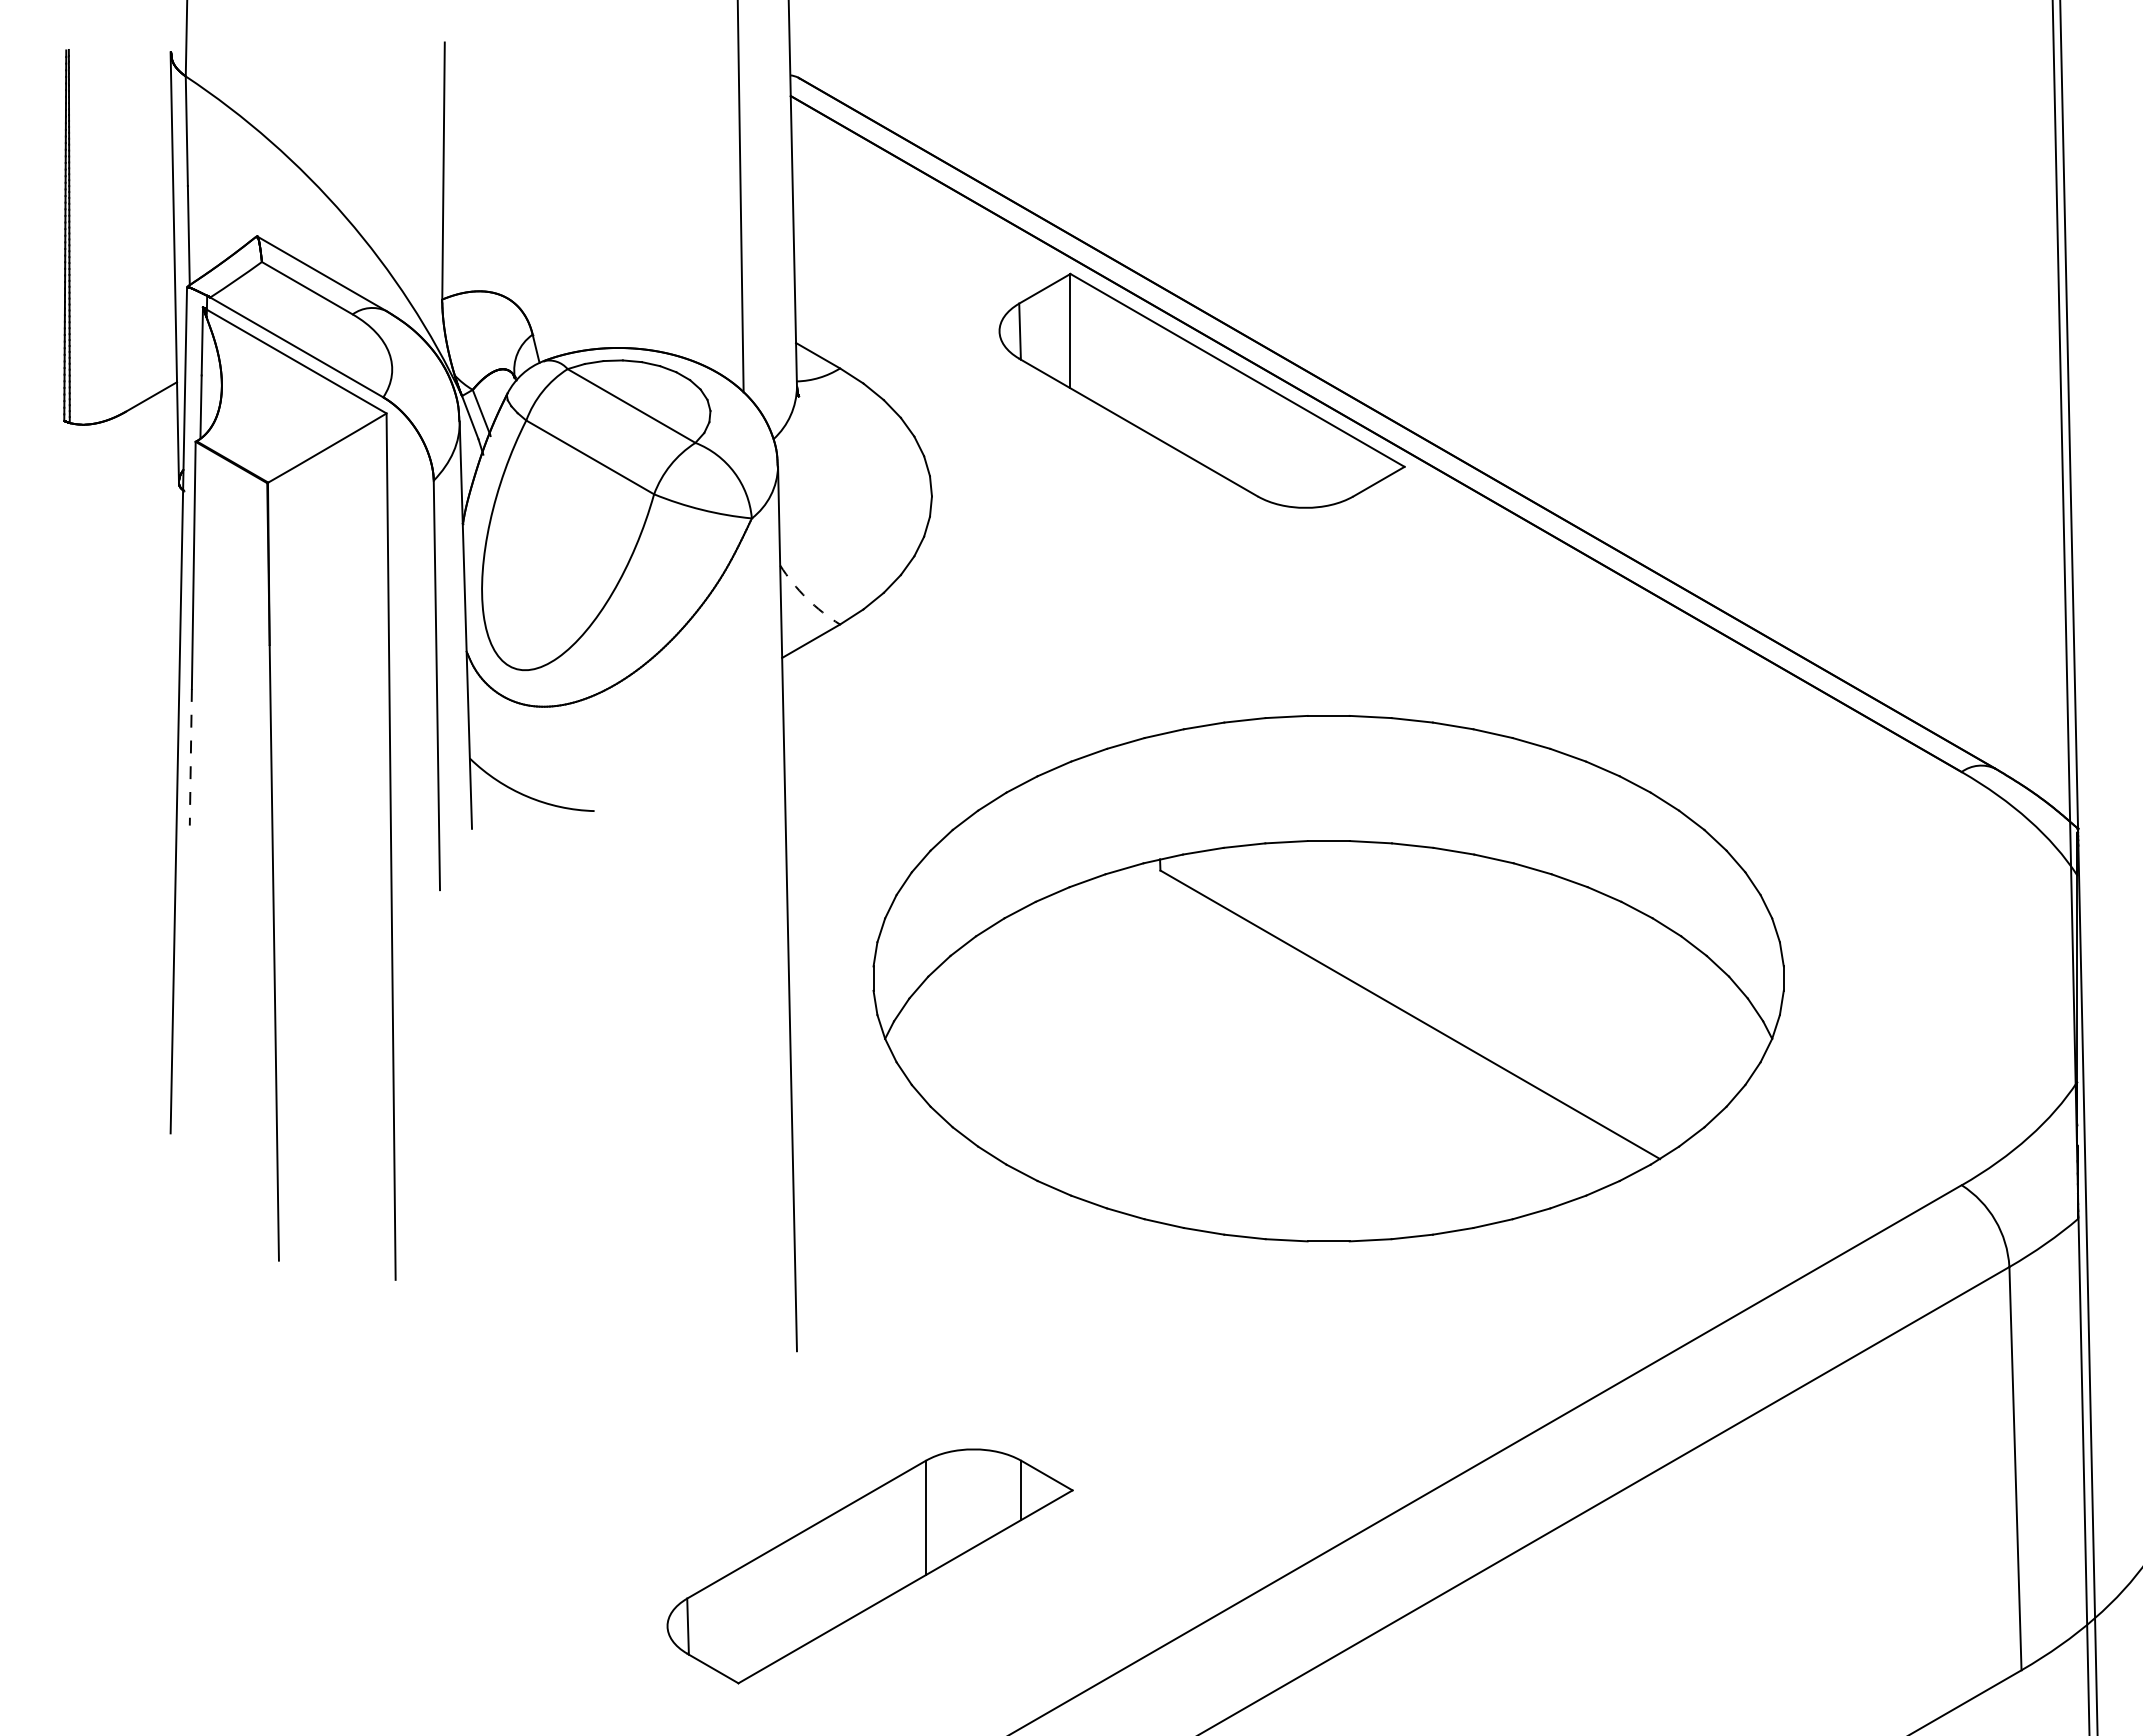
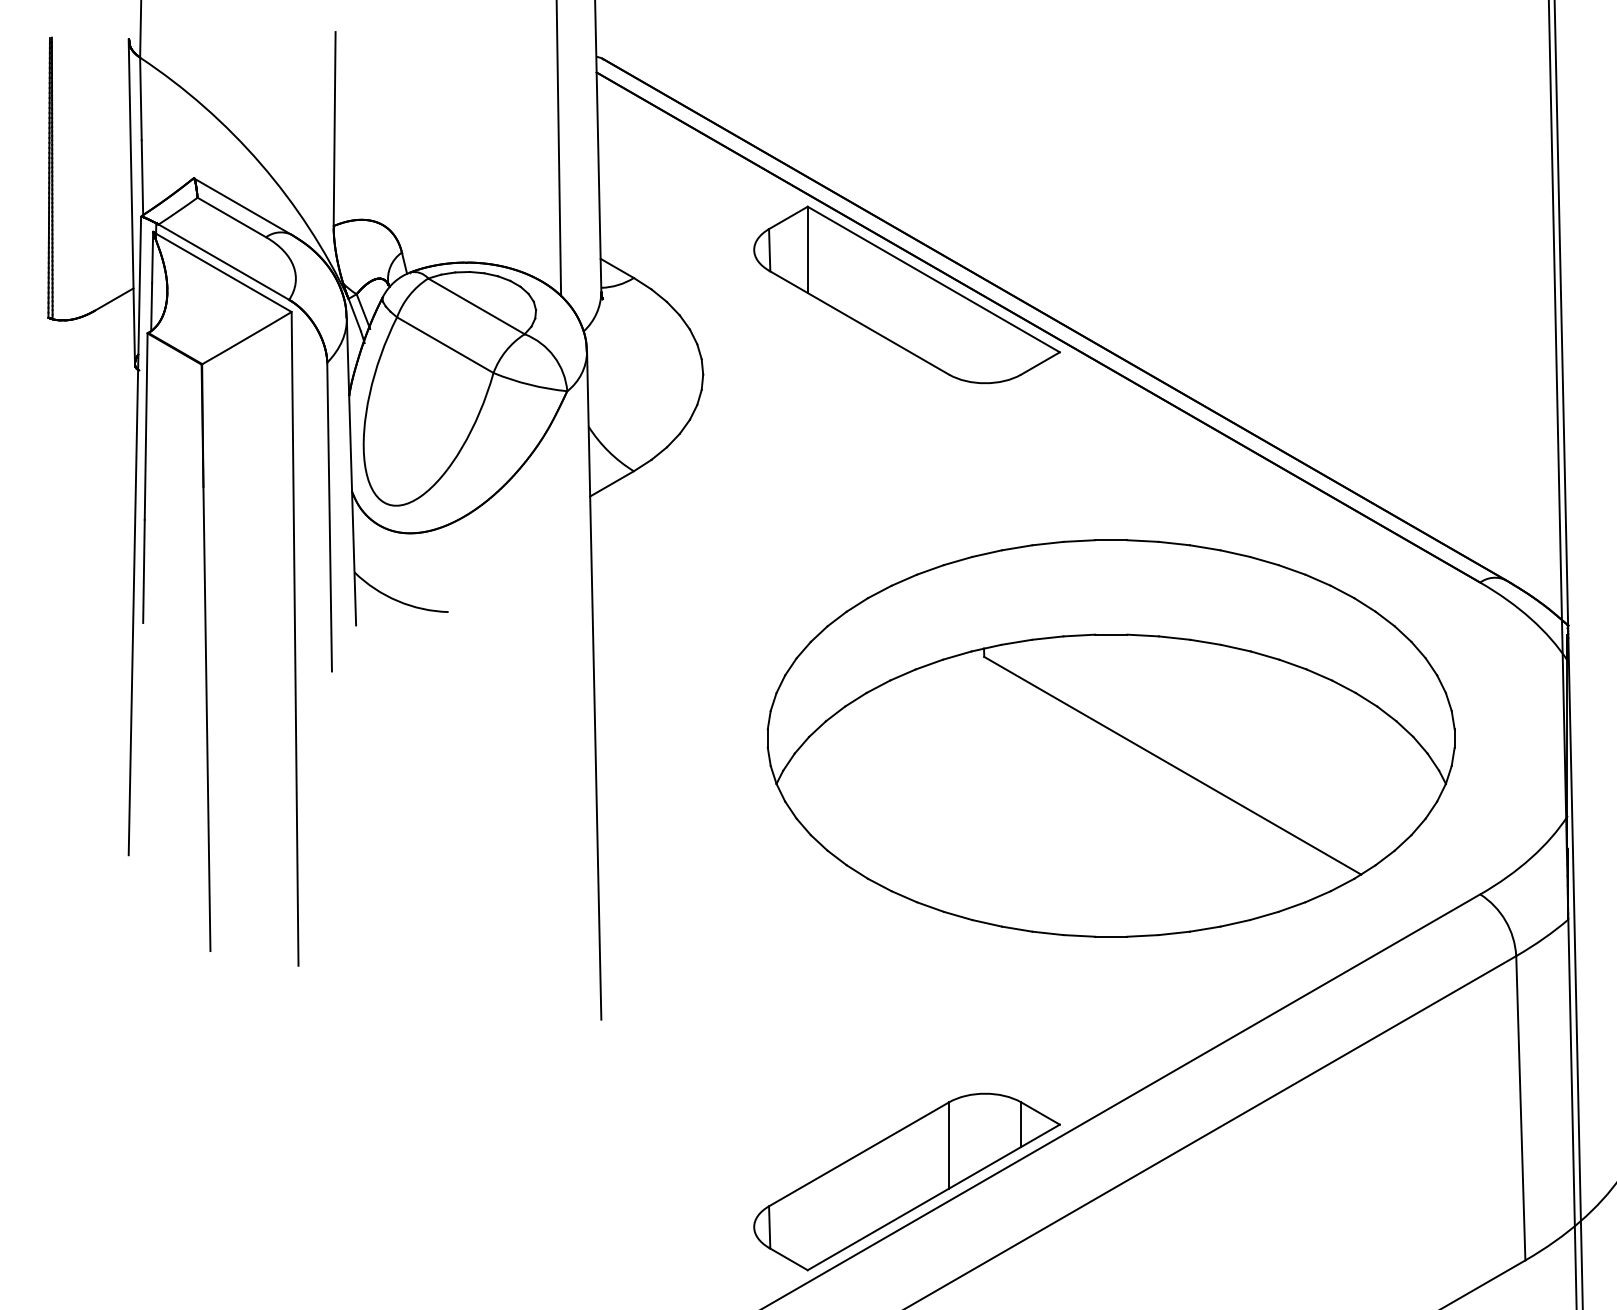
arc: (806, 598) -> (608, 451), dashed -> solid
line: (190, 757) -> (143, 571), dashed -> solid
part: (1328, 978) -> (1111, 738), moved
part: (869, 1566) -> (906, 1182), moved

